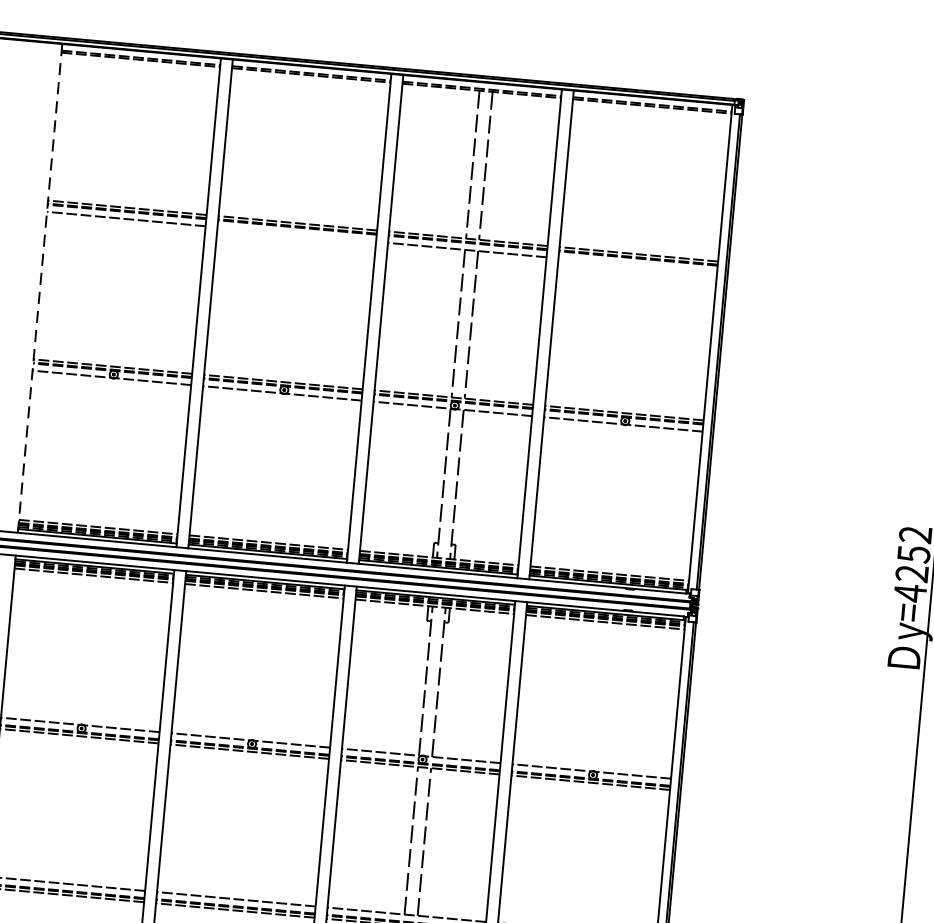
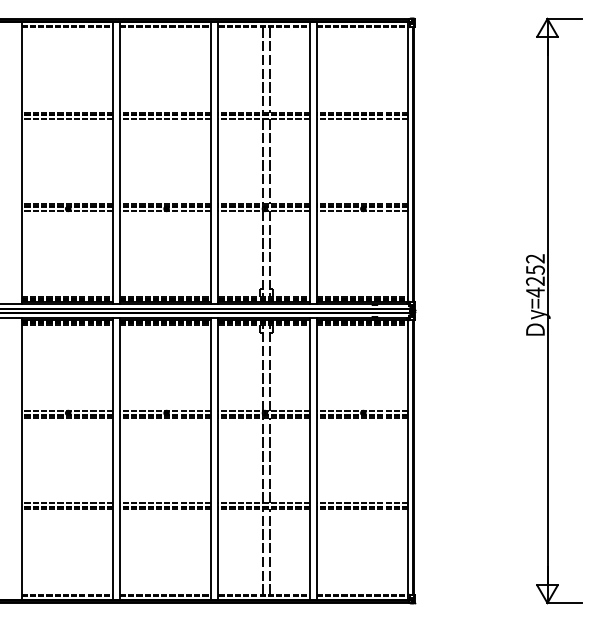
line: (296, 235) -> (165, 119), added
line: (637, 266) -> (362, 119), added
line: (39, 288) -> (21, 163), dashed -> solid

